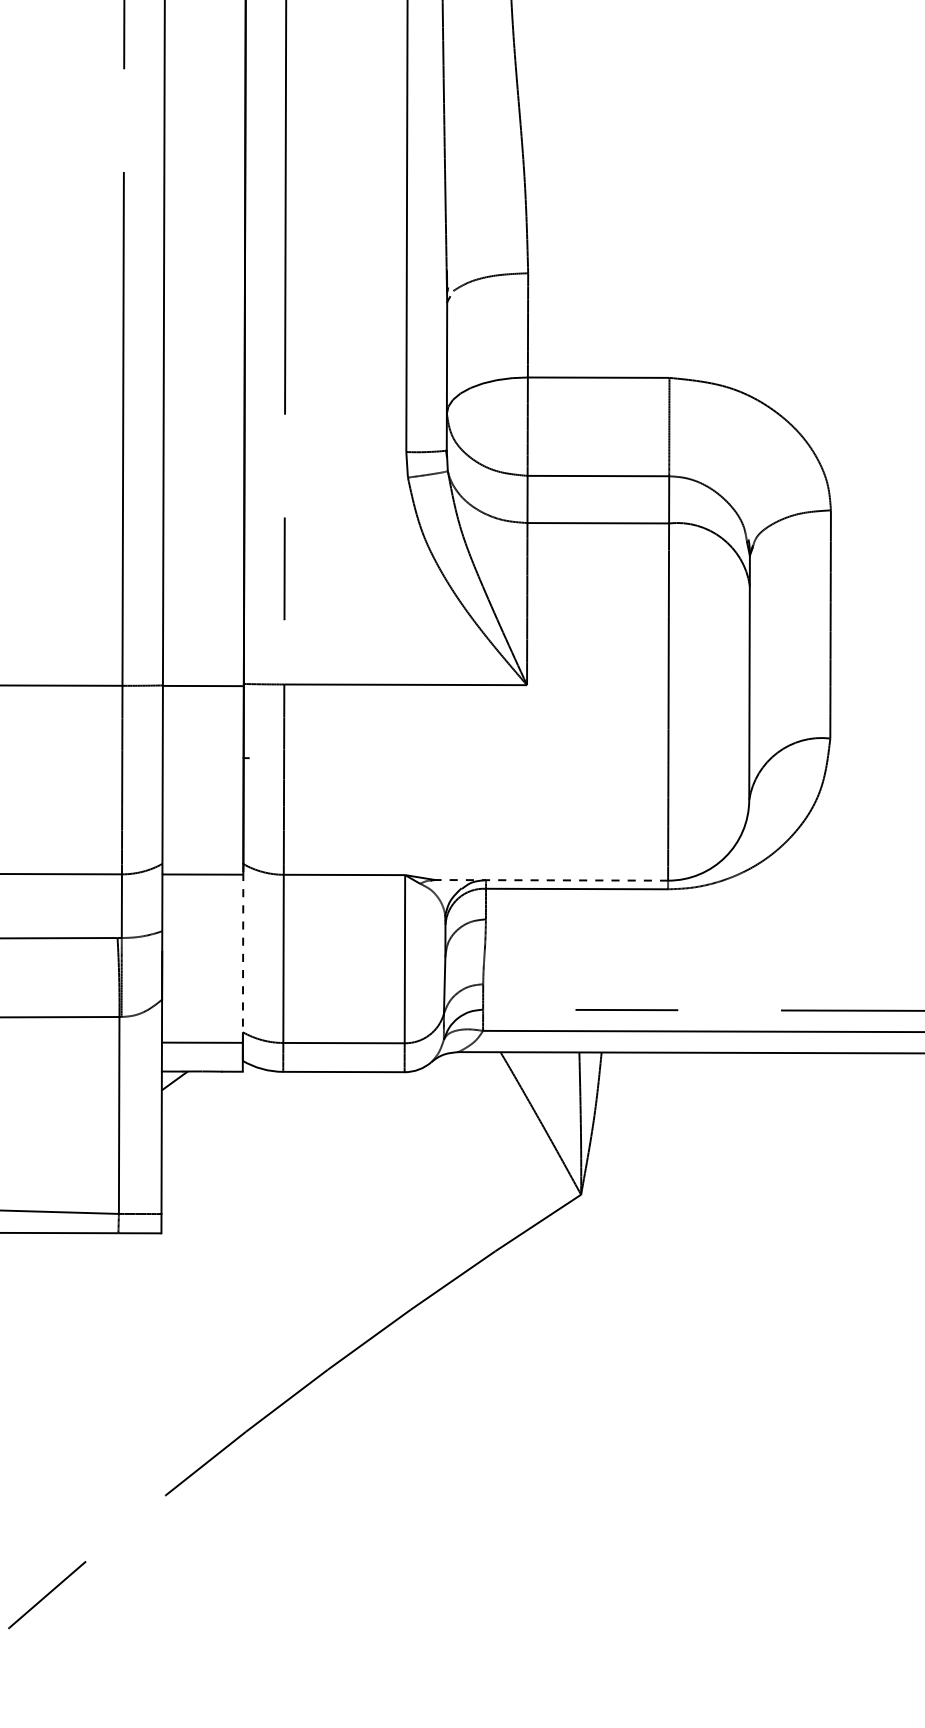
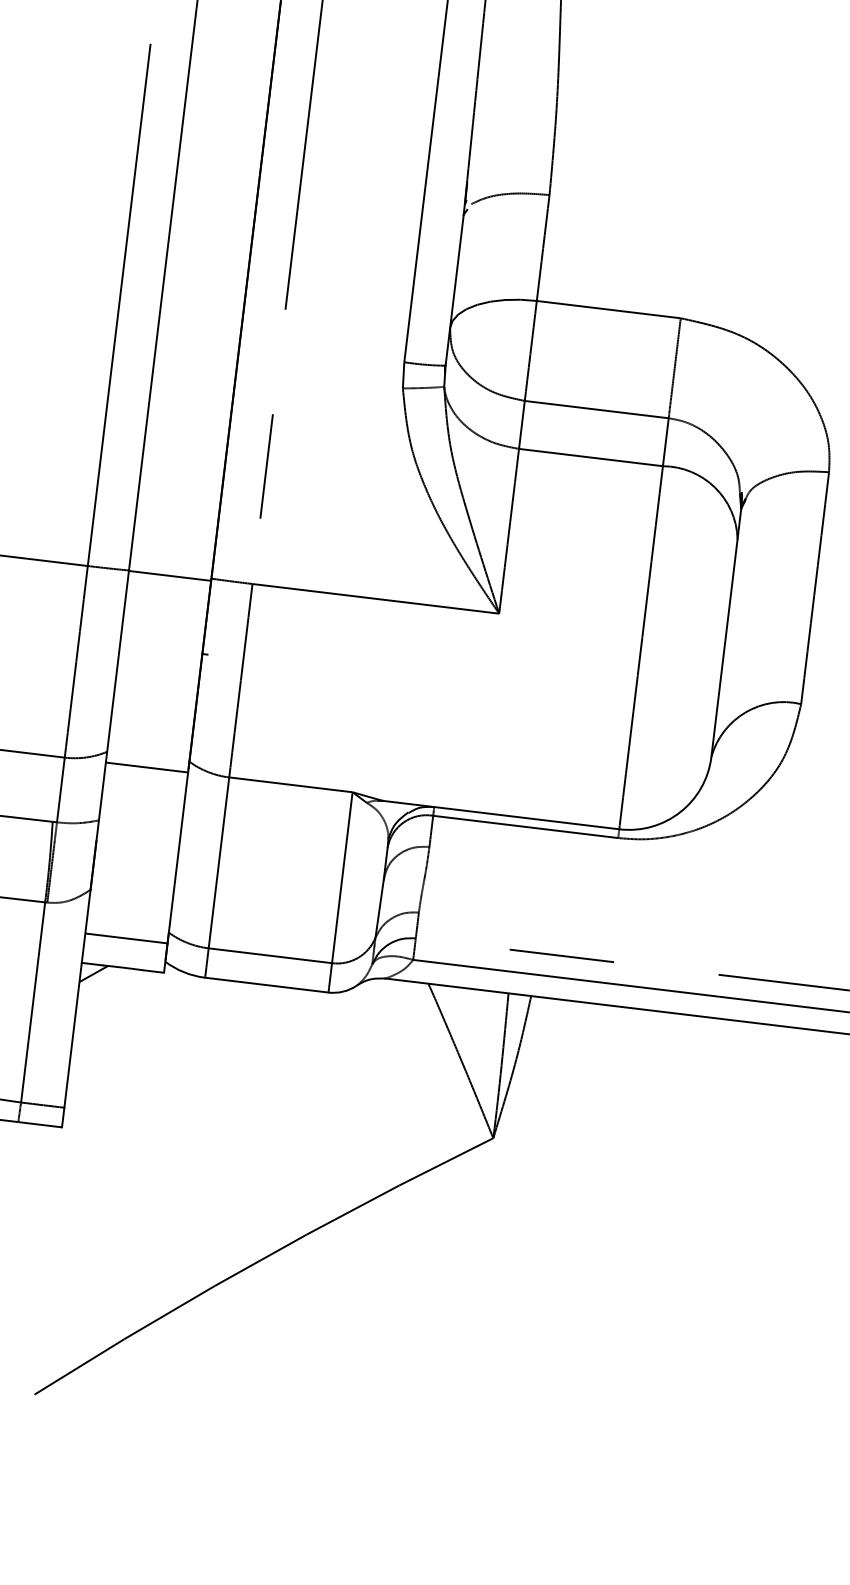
line: (551, 880) -> (500, 815), dashed -> solid
line: (243, 958) -> (178, 857), dashed -> solid

